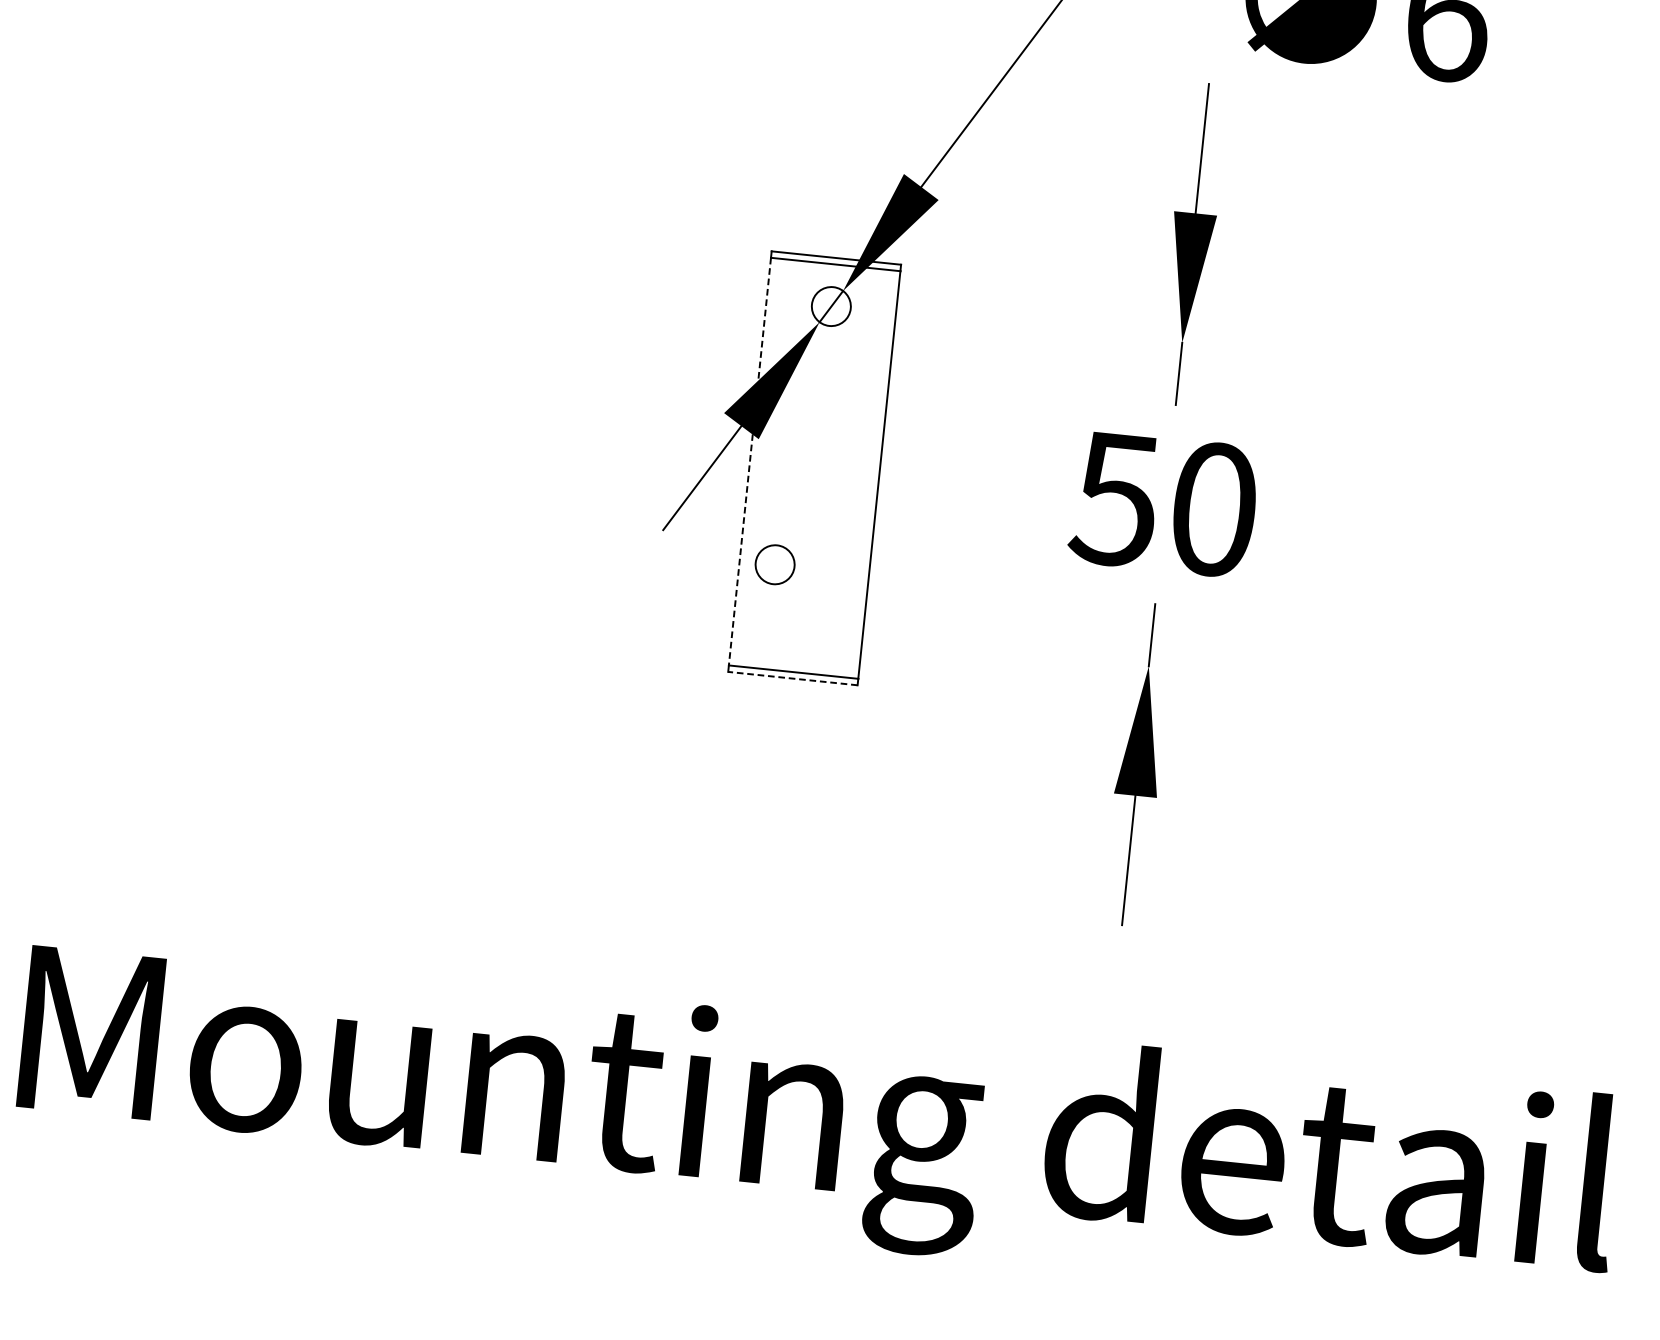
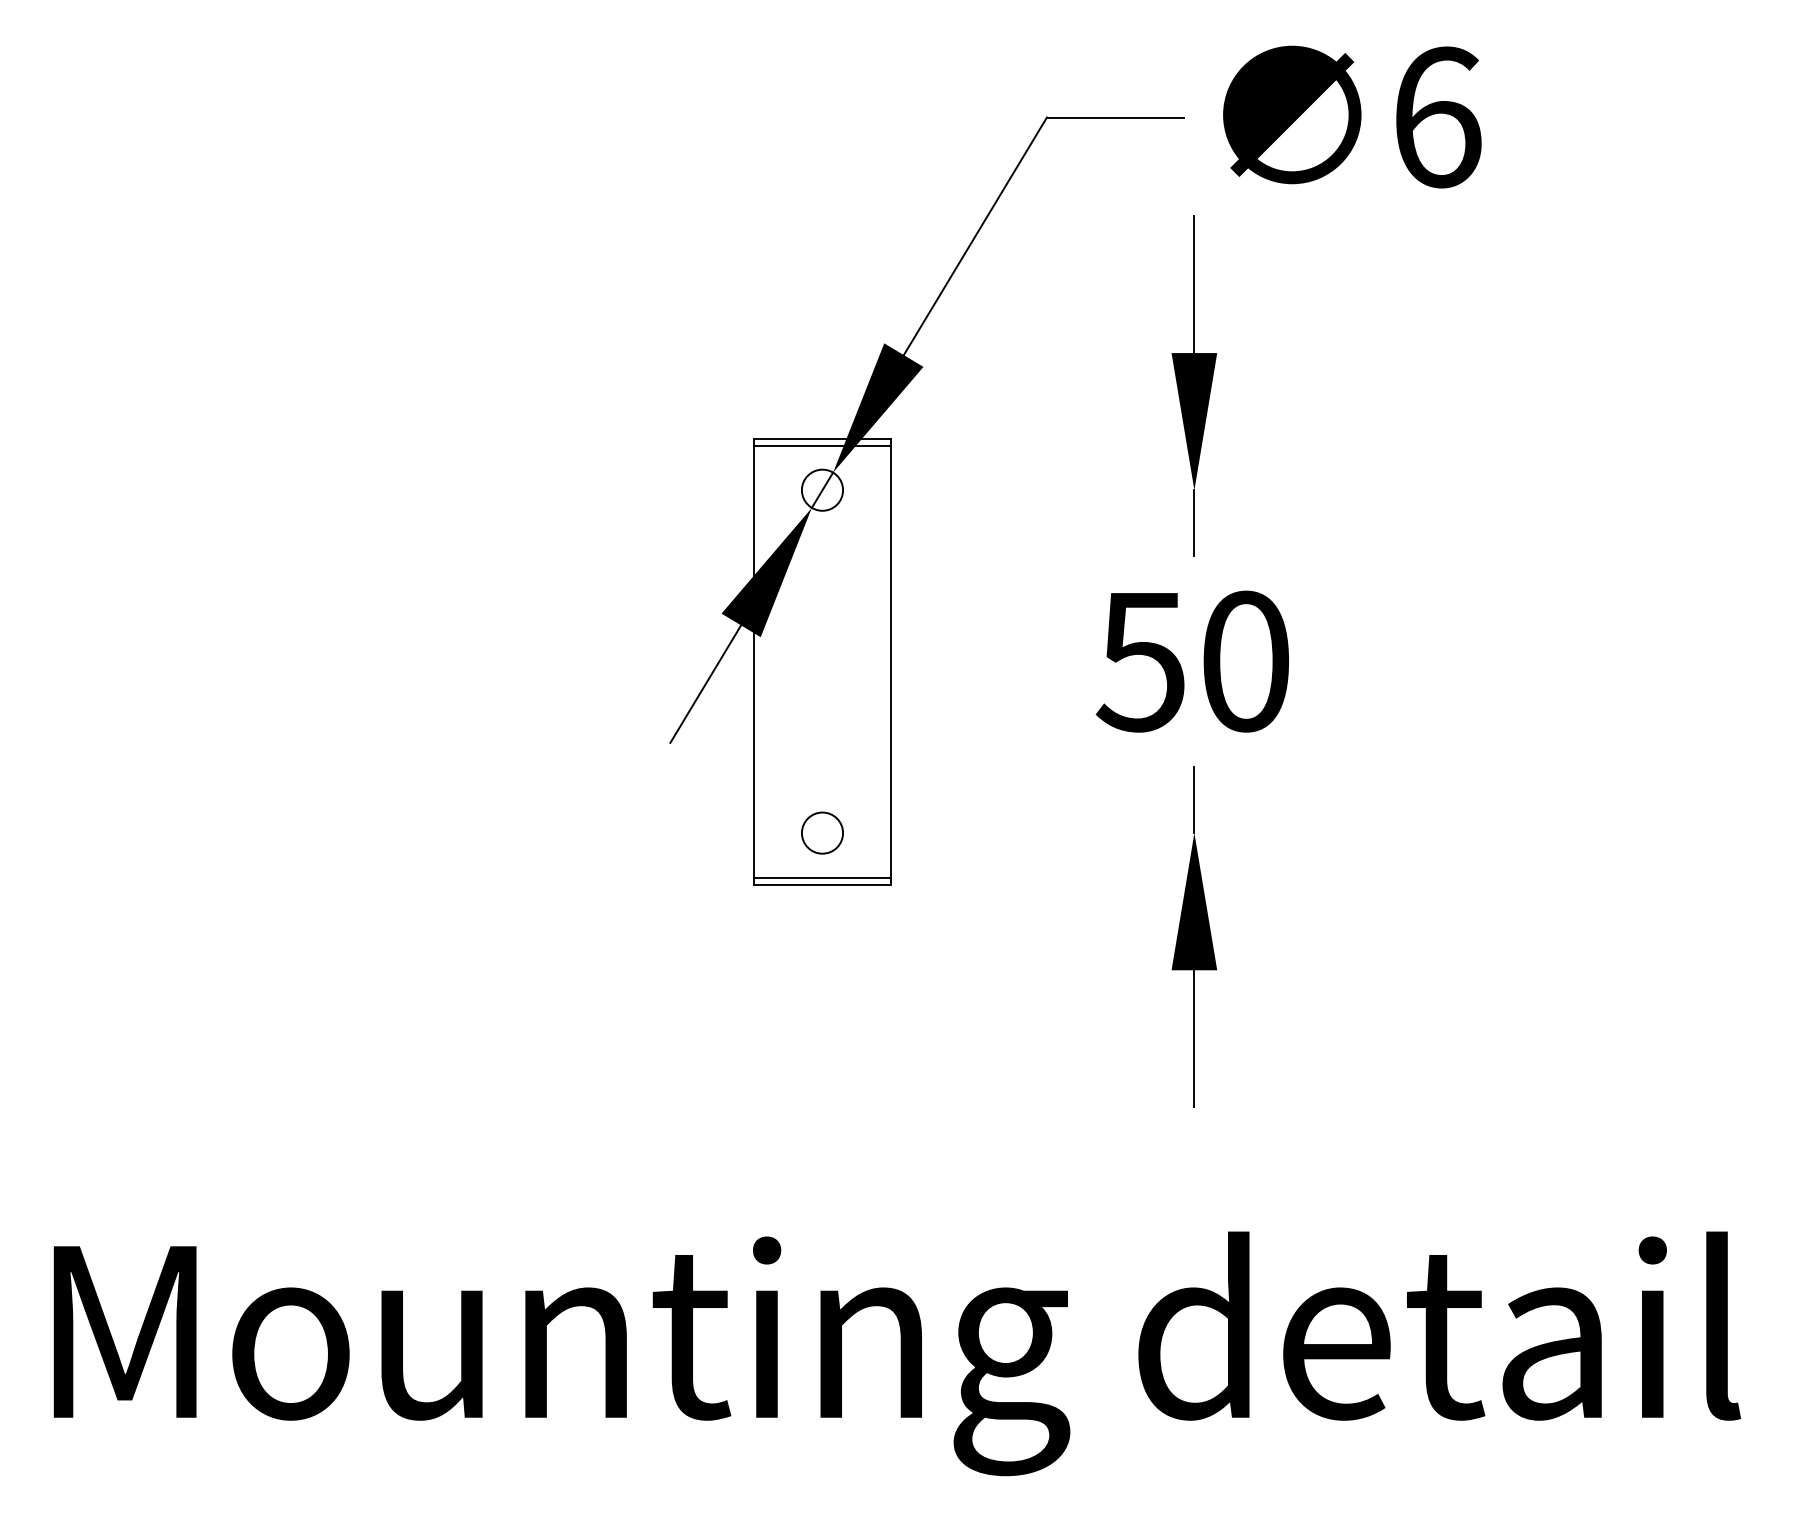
line: (749, 462) -> (753, 662), dashed -> solid
circle: (775, 564) -> (822, 832), moved
line: (792, 678) -> (822, 884), dashed -> solid

